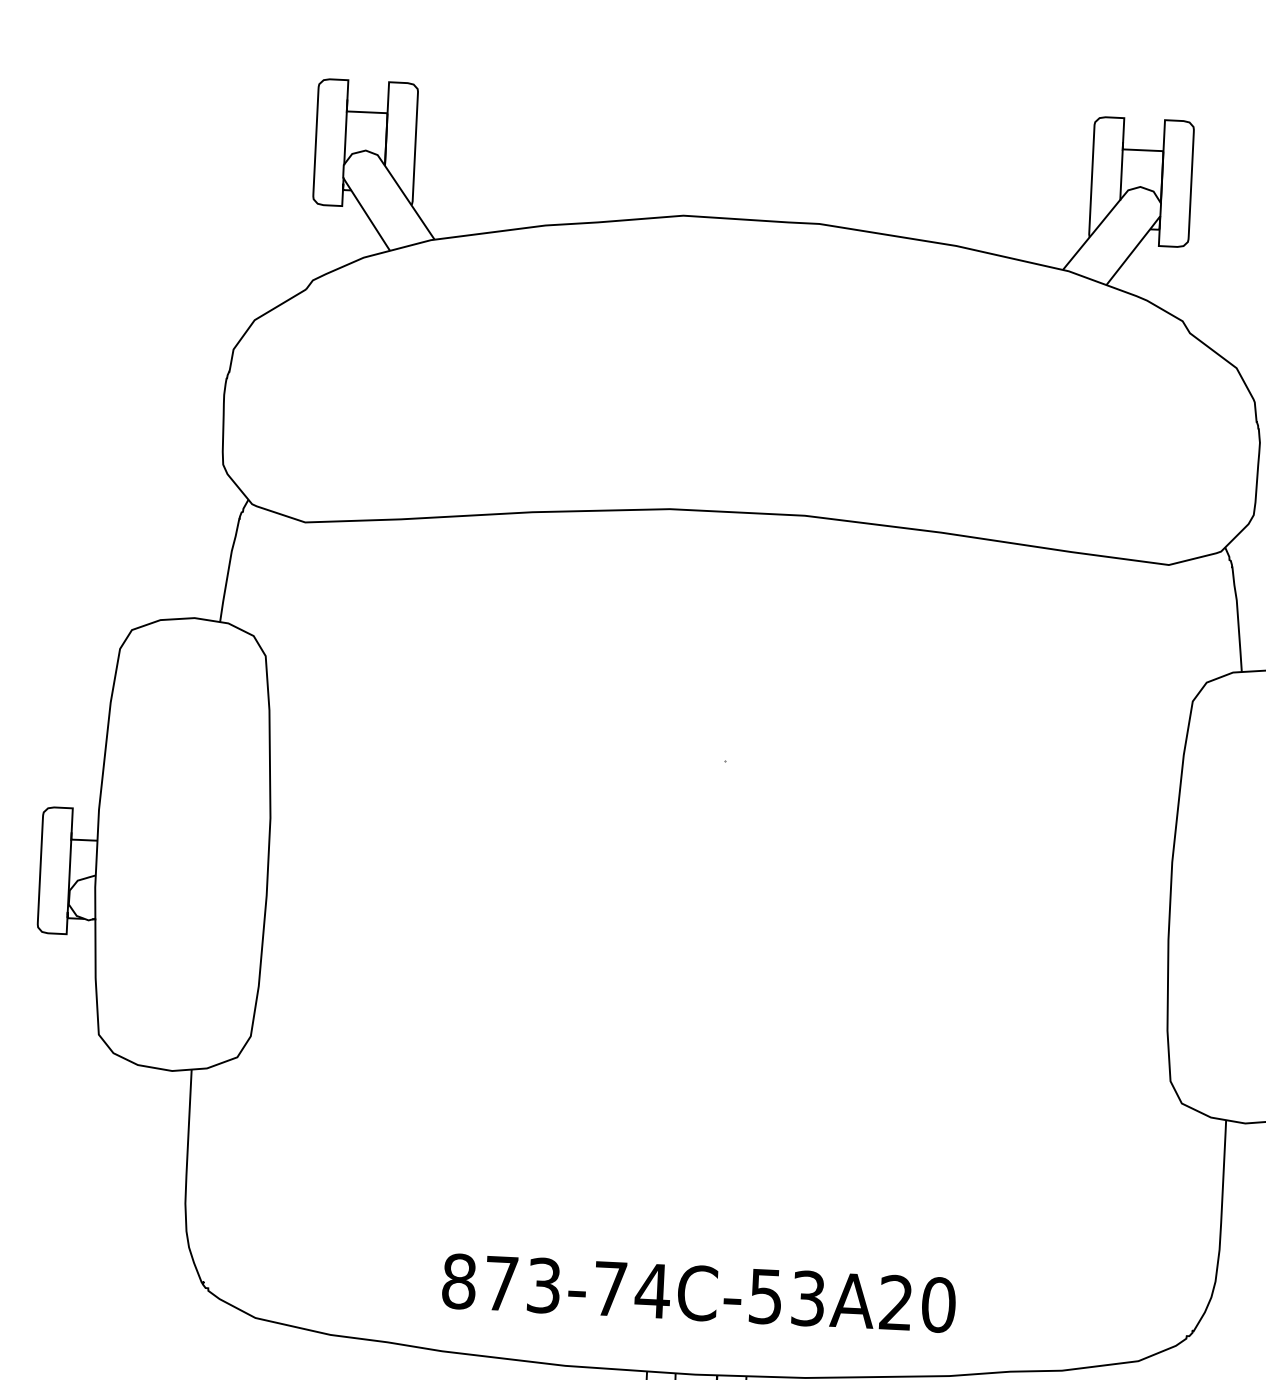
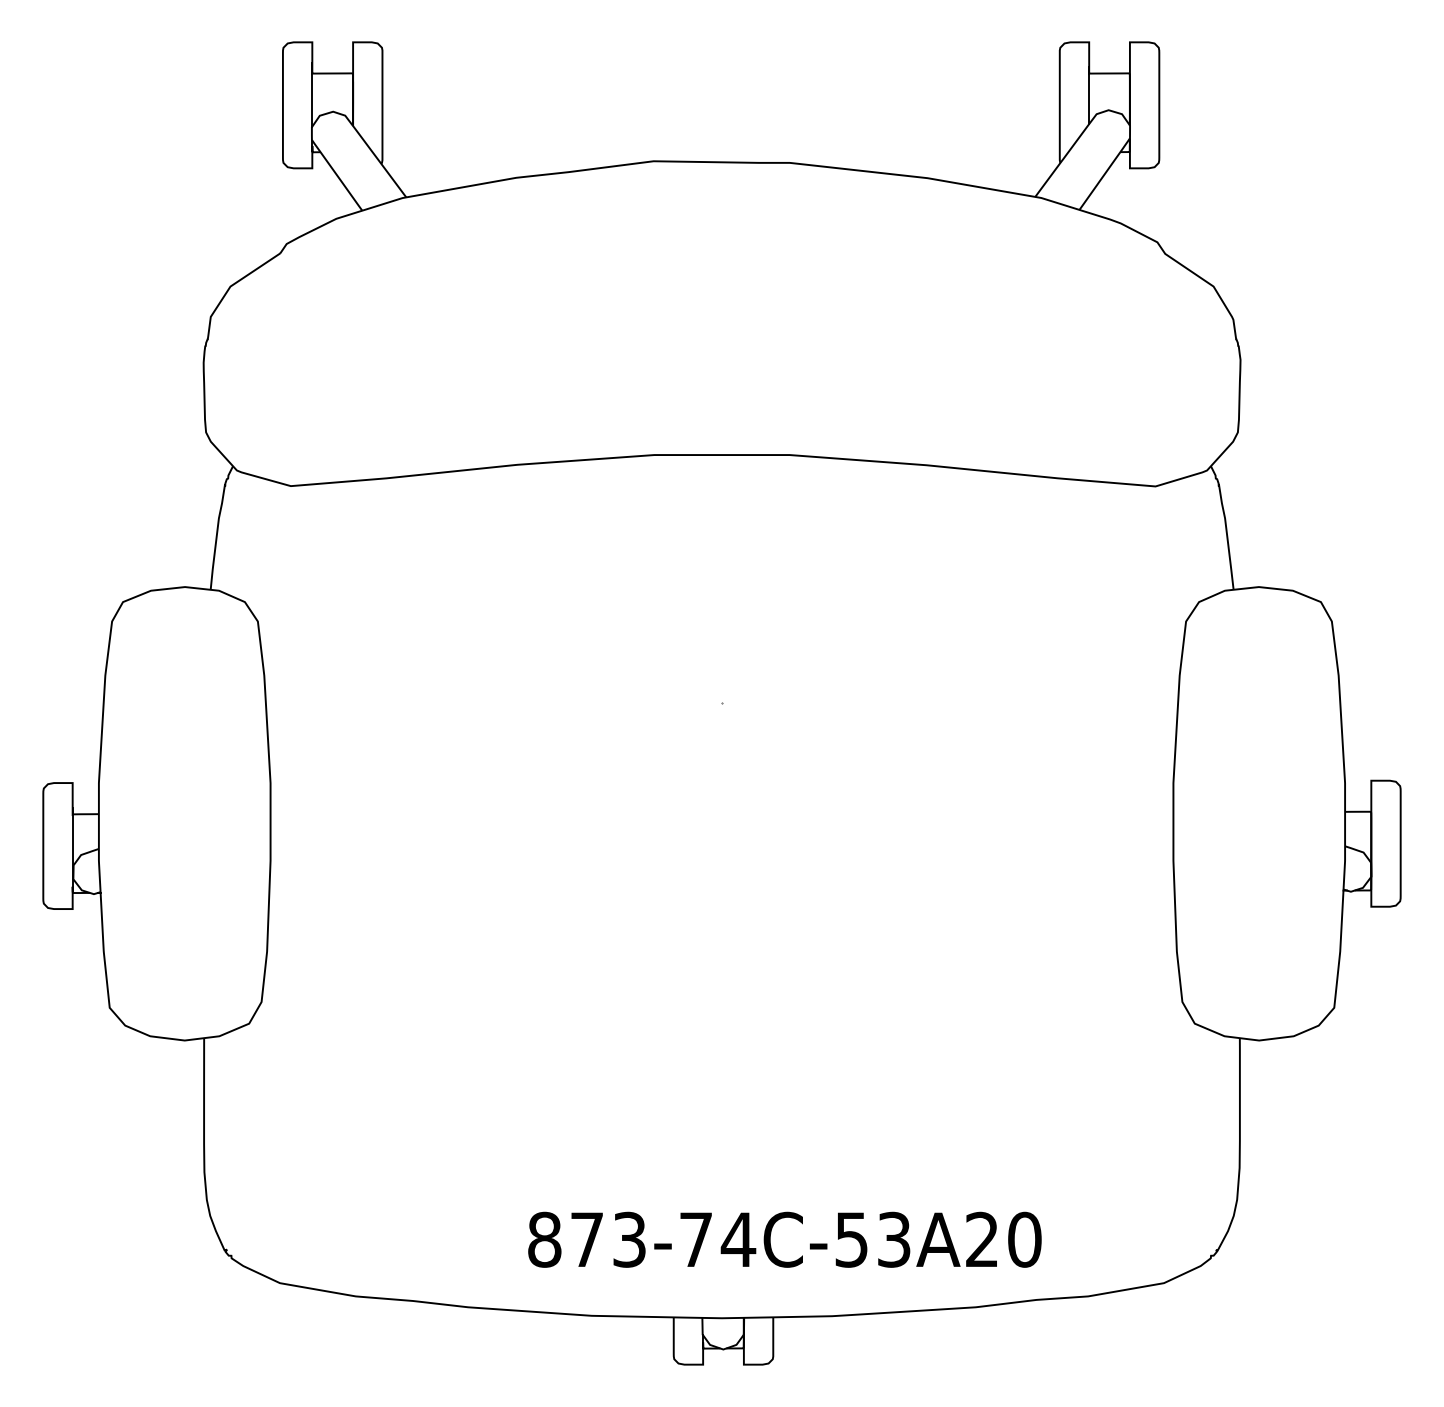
text: (698, 1292) -> (784, 1239), moved

